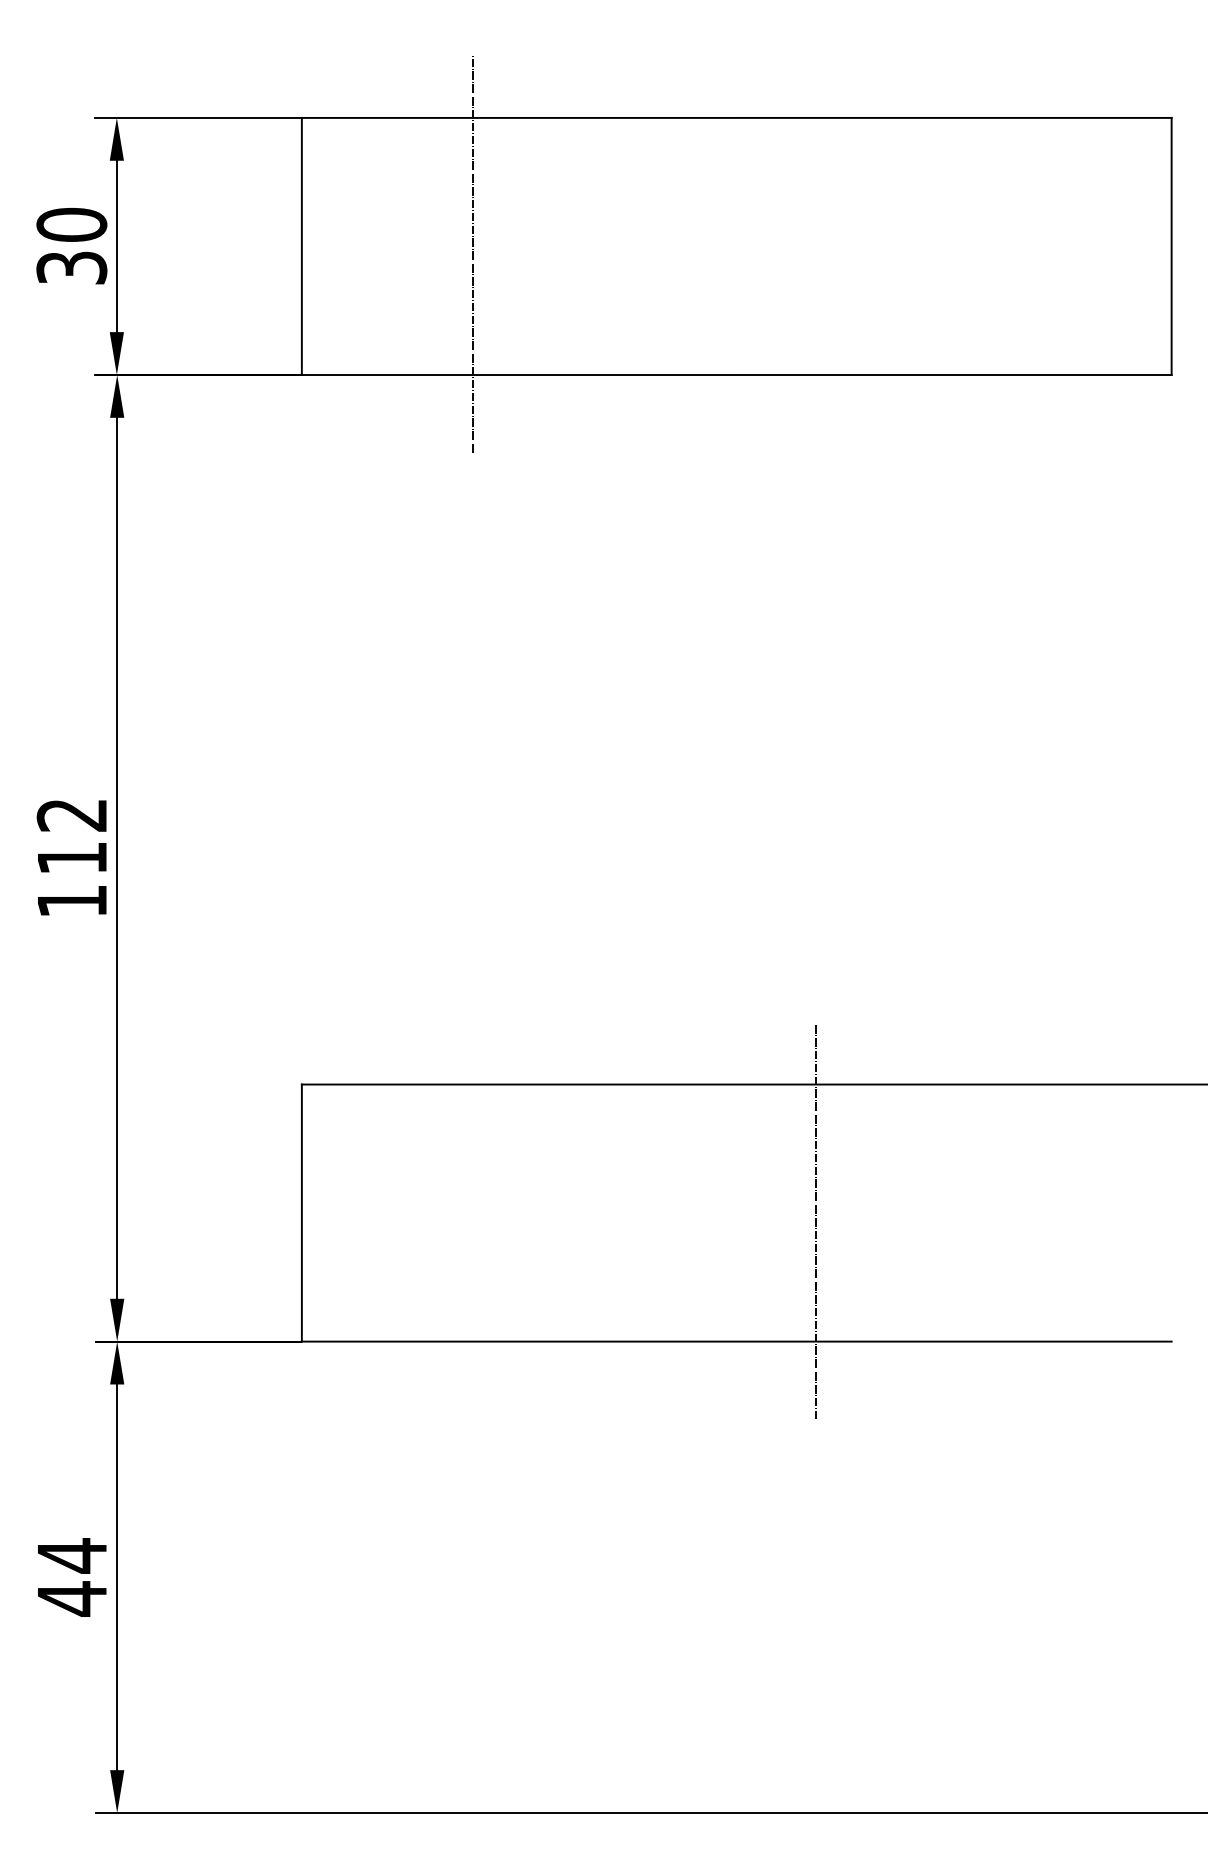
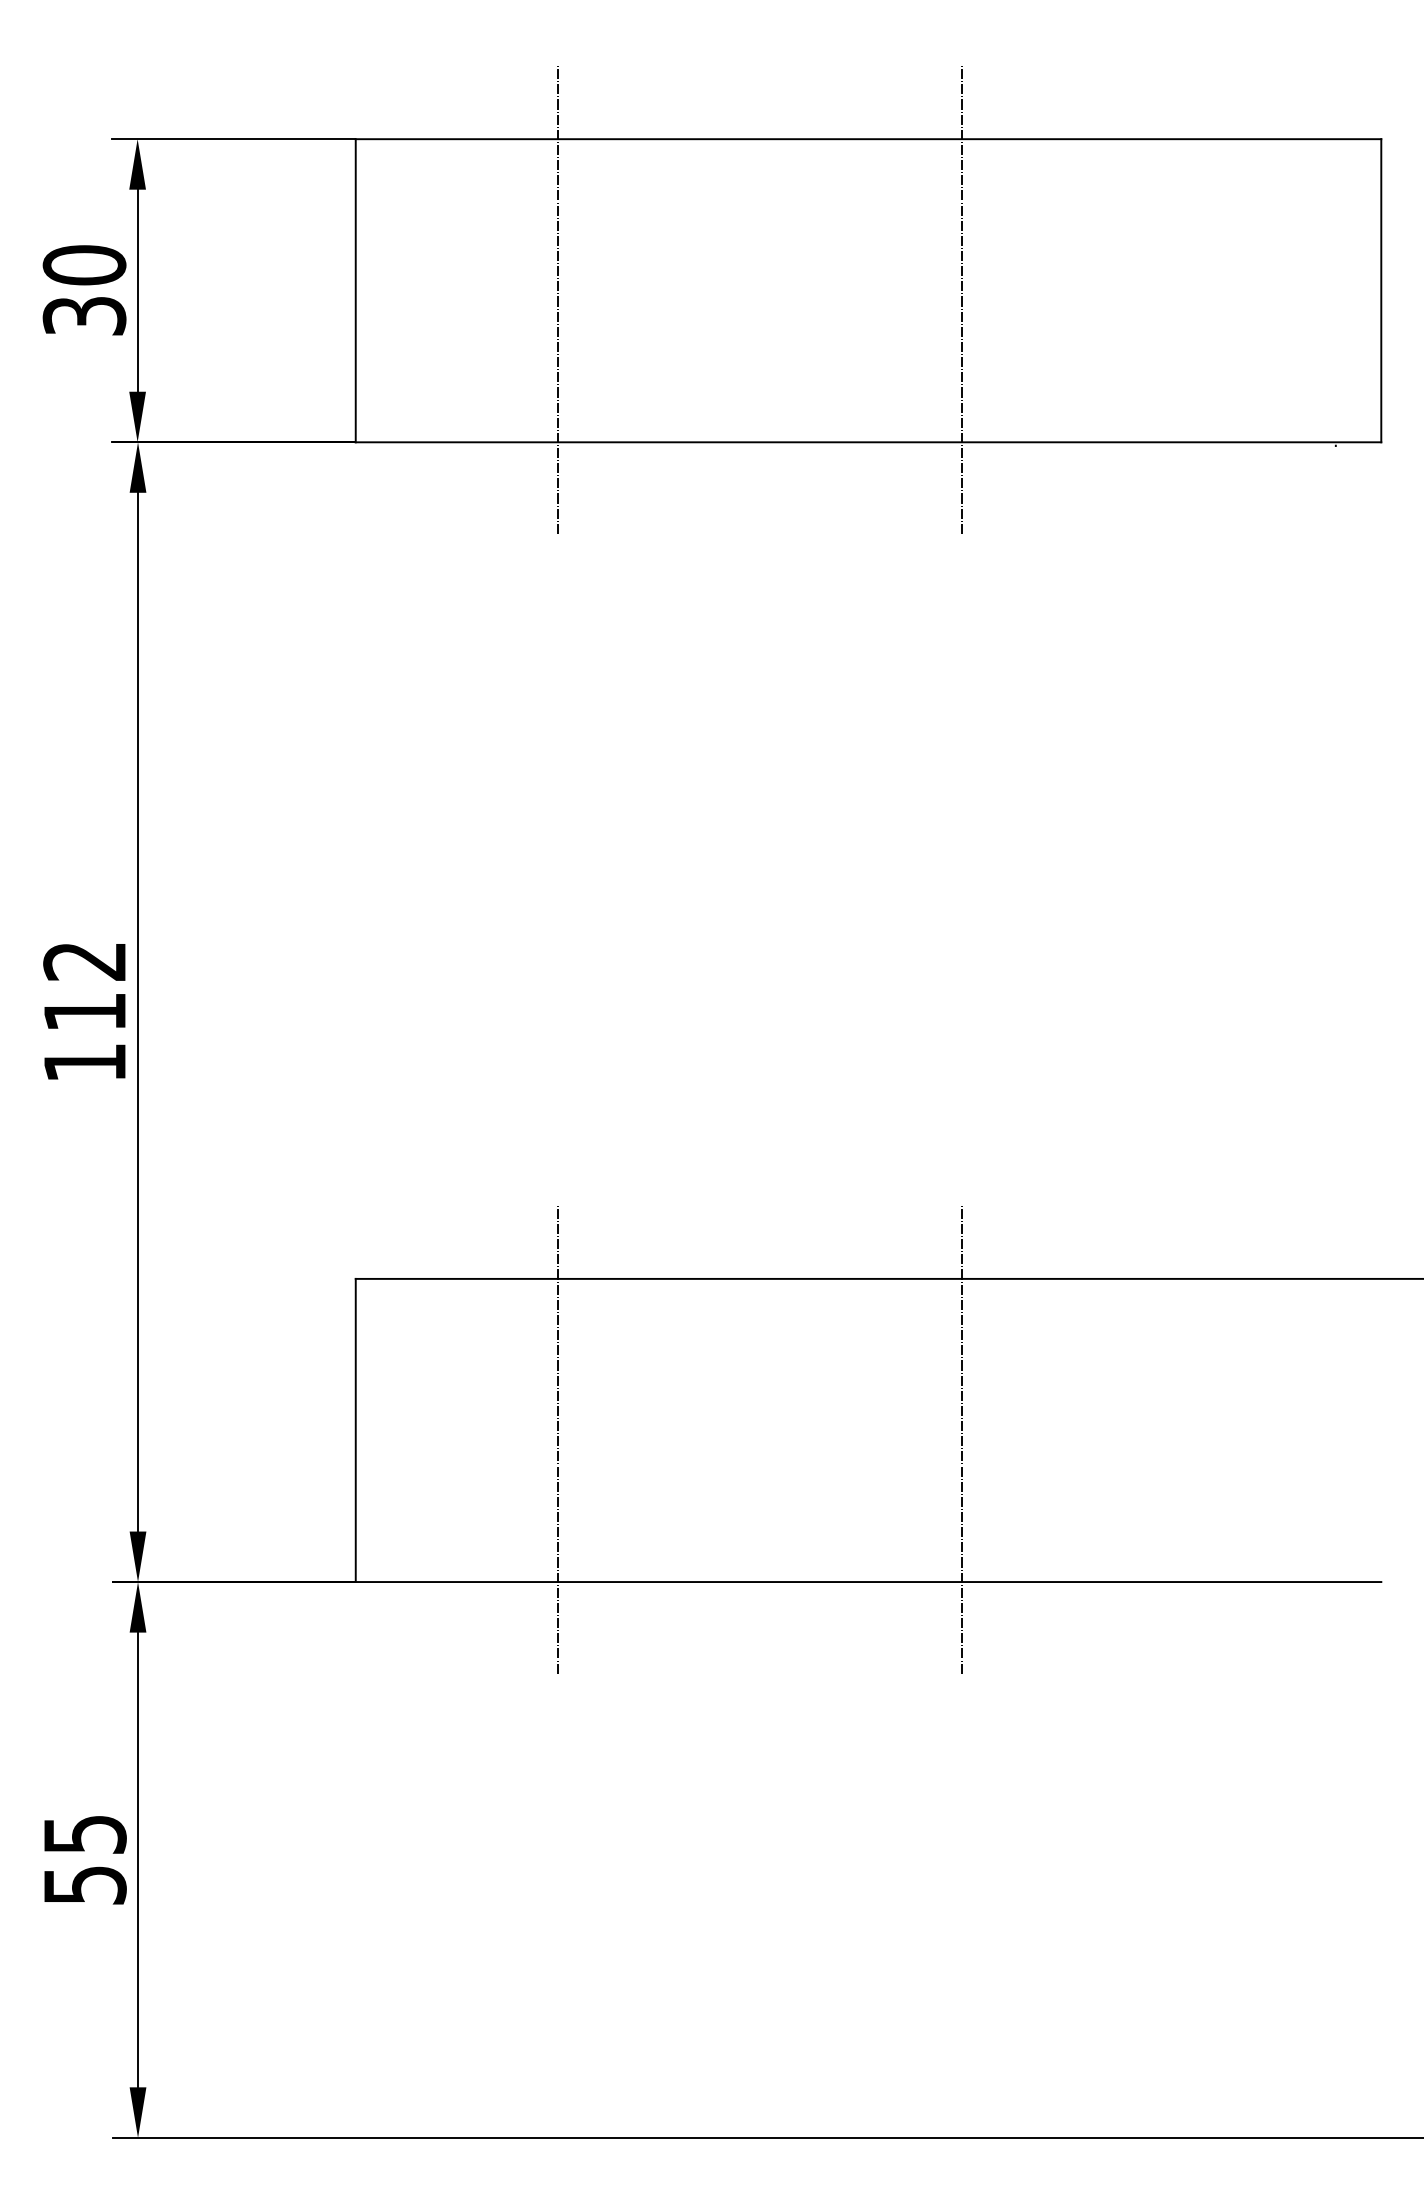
line: (815, 253) -> (961, 299), added
line: (472, 1220) -> (557, 1439), added
text: (72, 1576) -> (85, 1859), 44 -> 55

